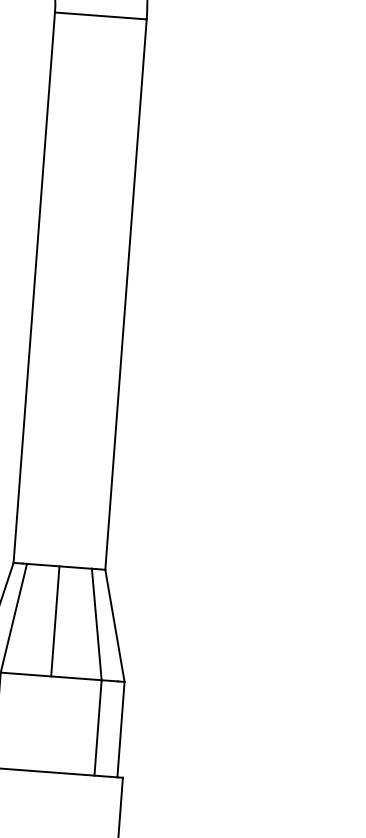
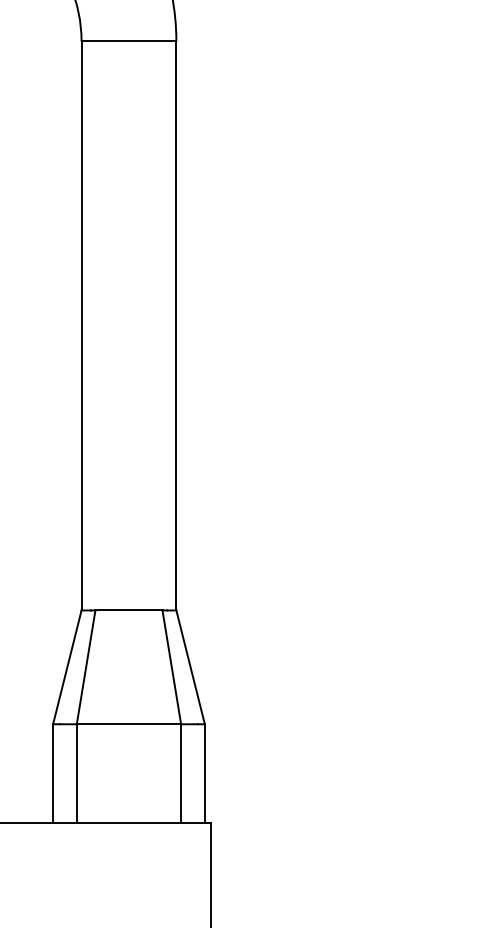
line: (54, 621) -> (128, 667), removed

